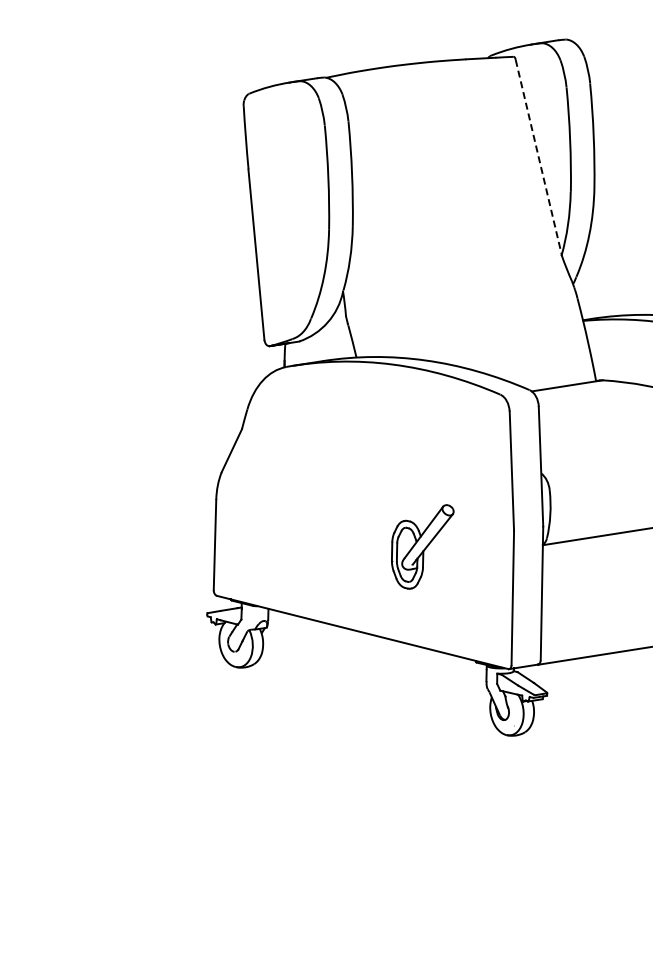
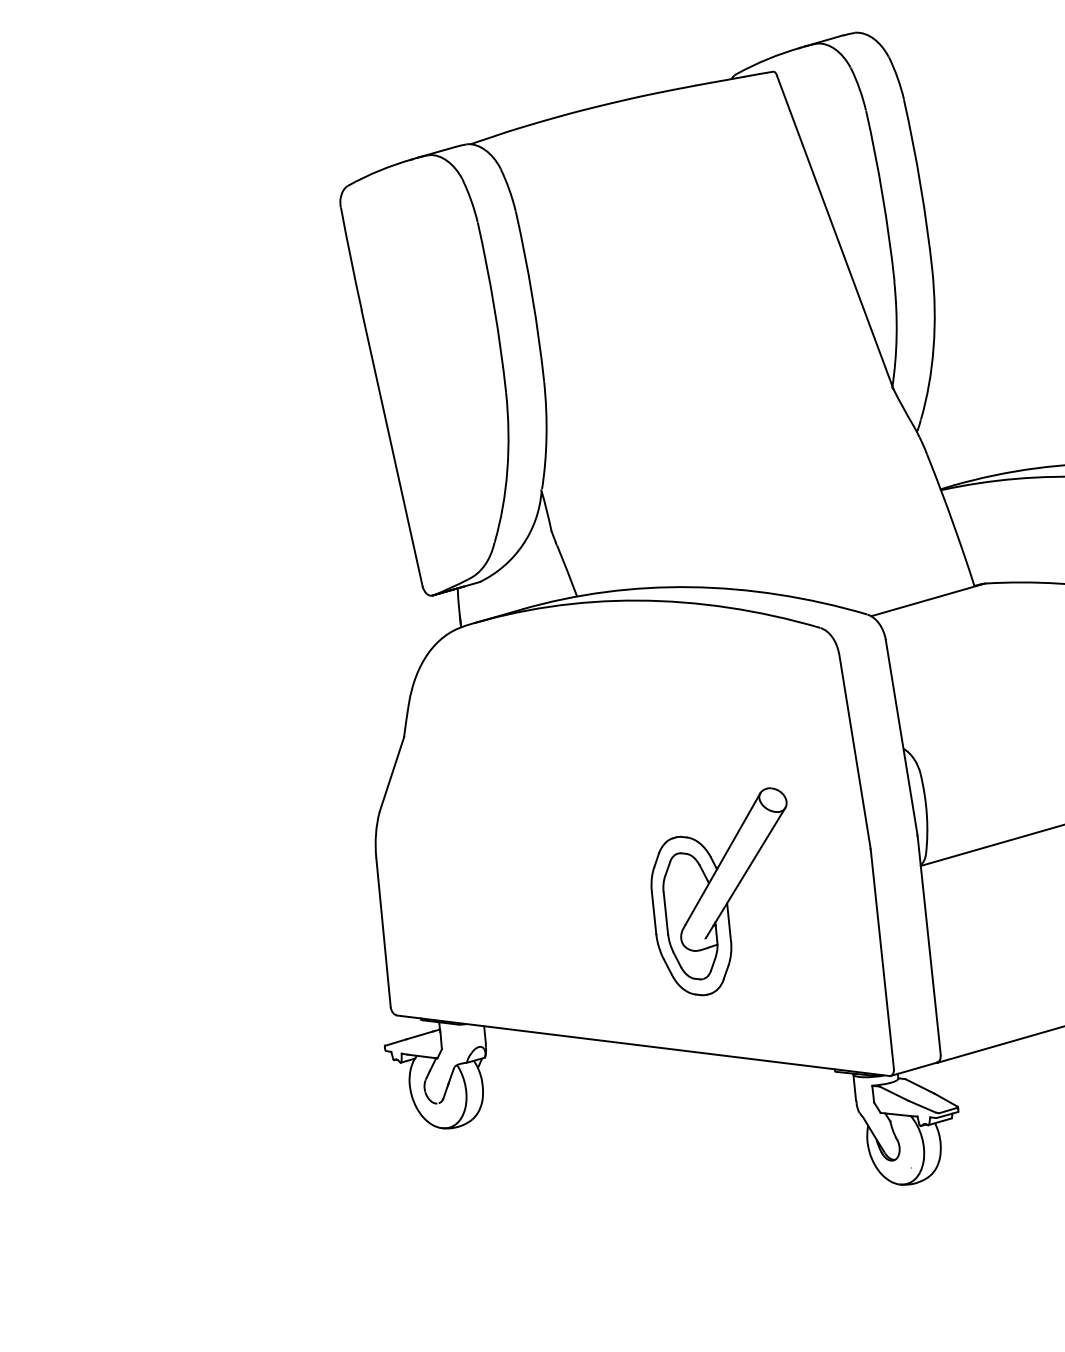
line: (539, 158) -> (836, 233), dashed -> solid
part: (422, 546) -> (723, 892), size x1.43

